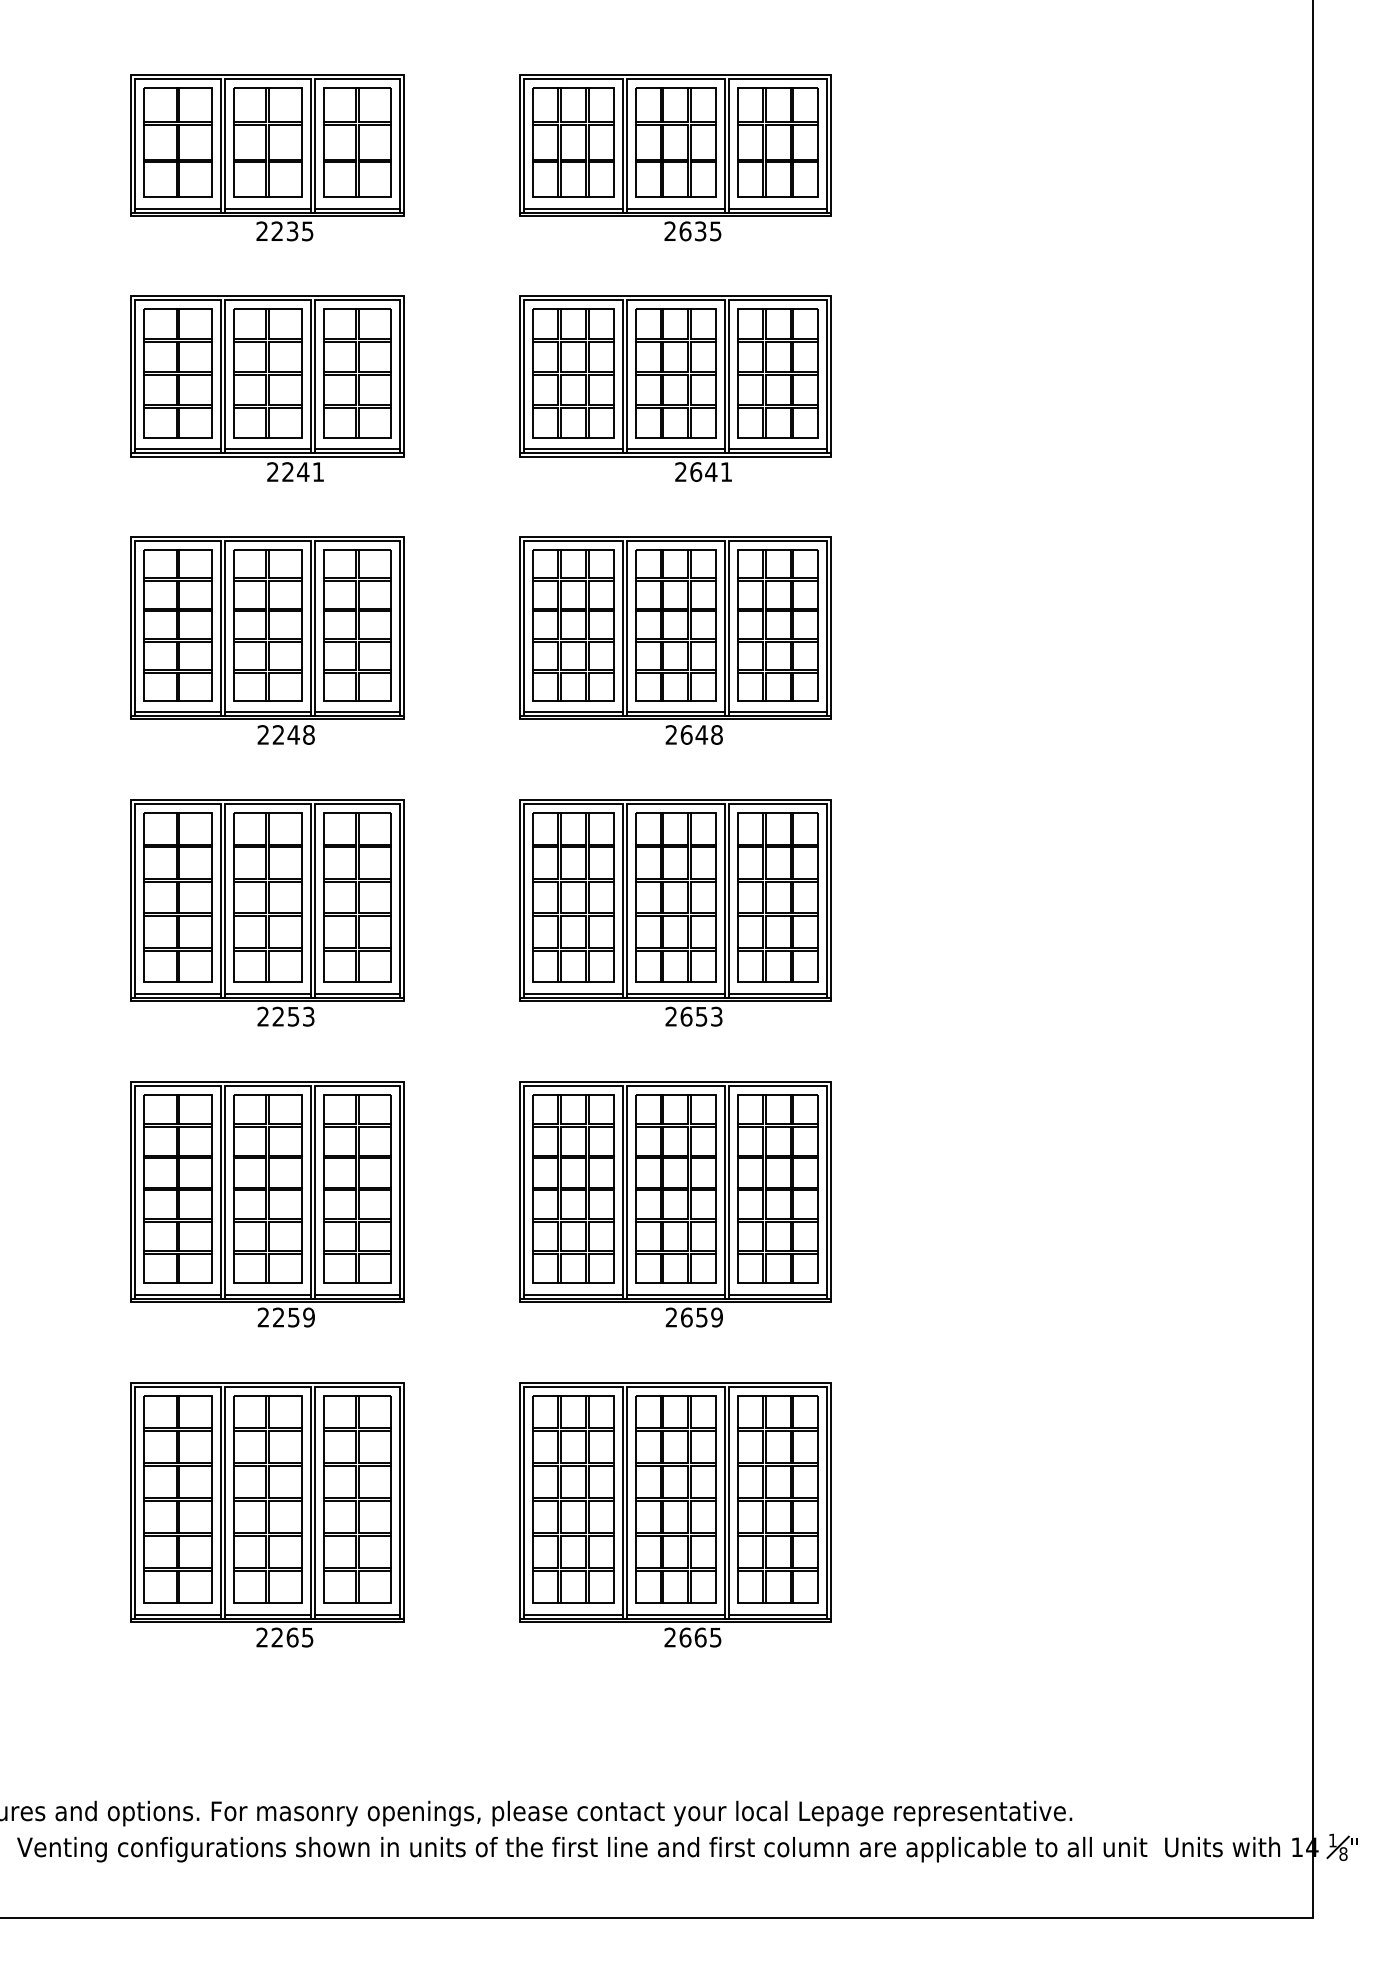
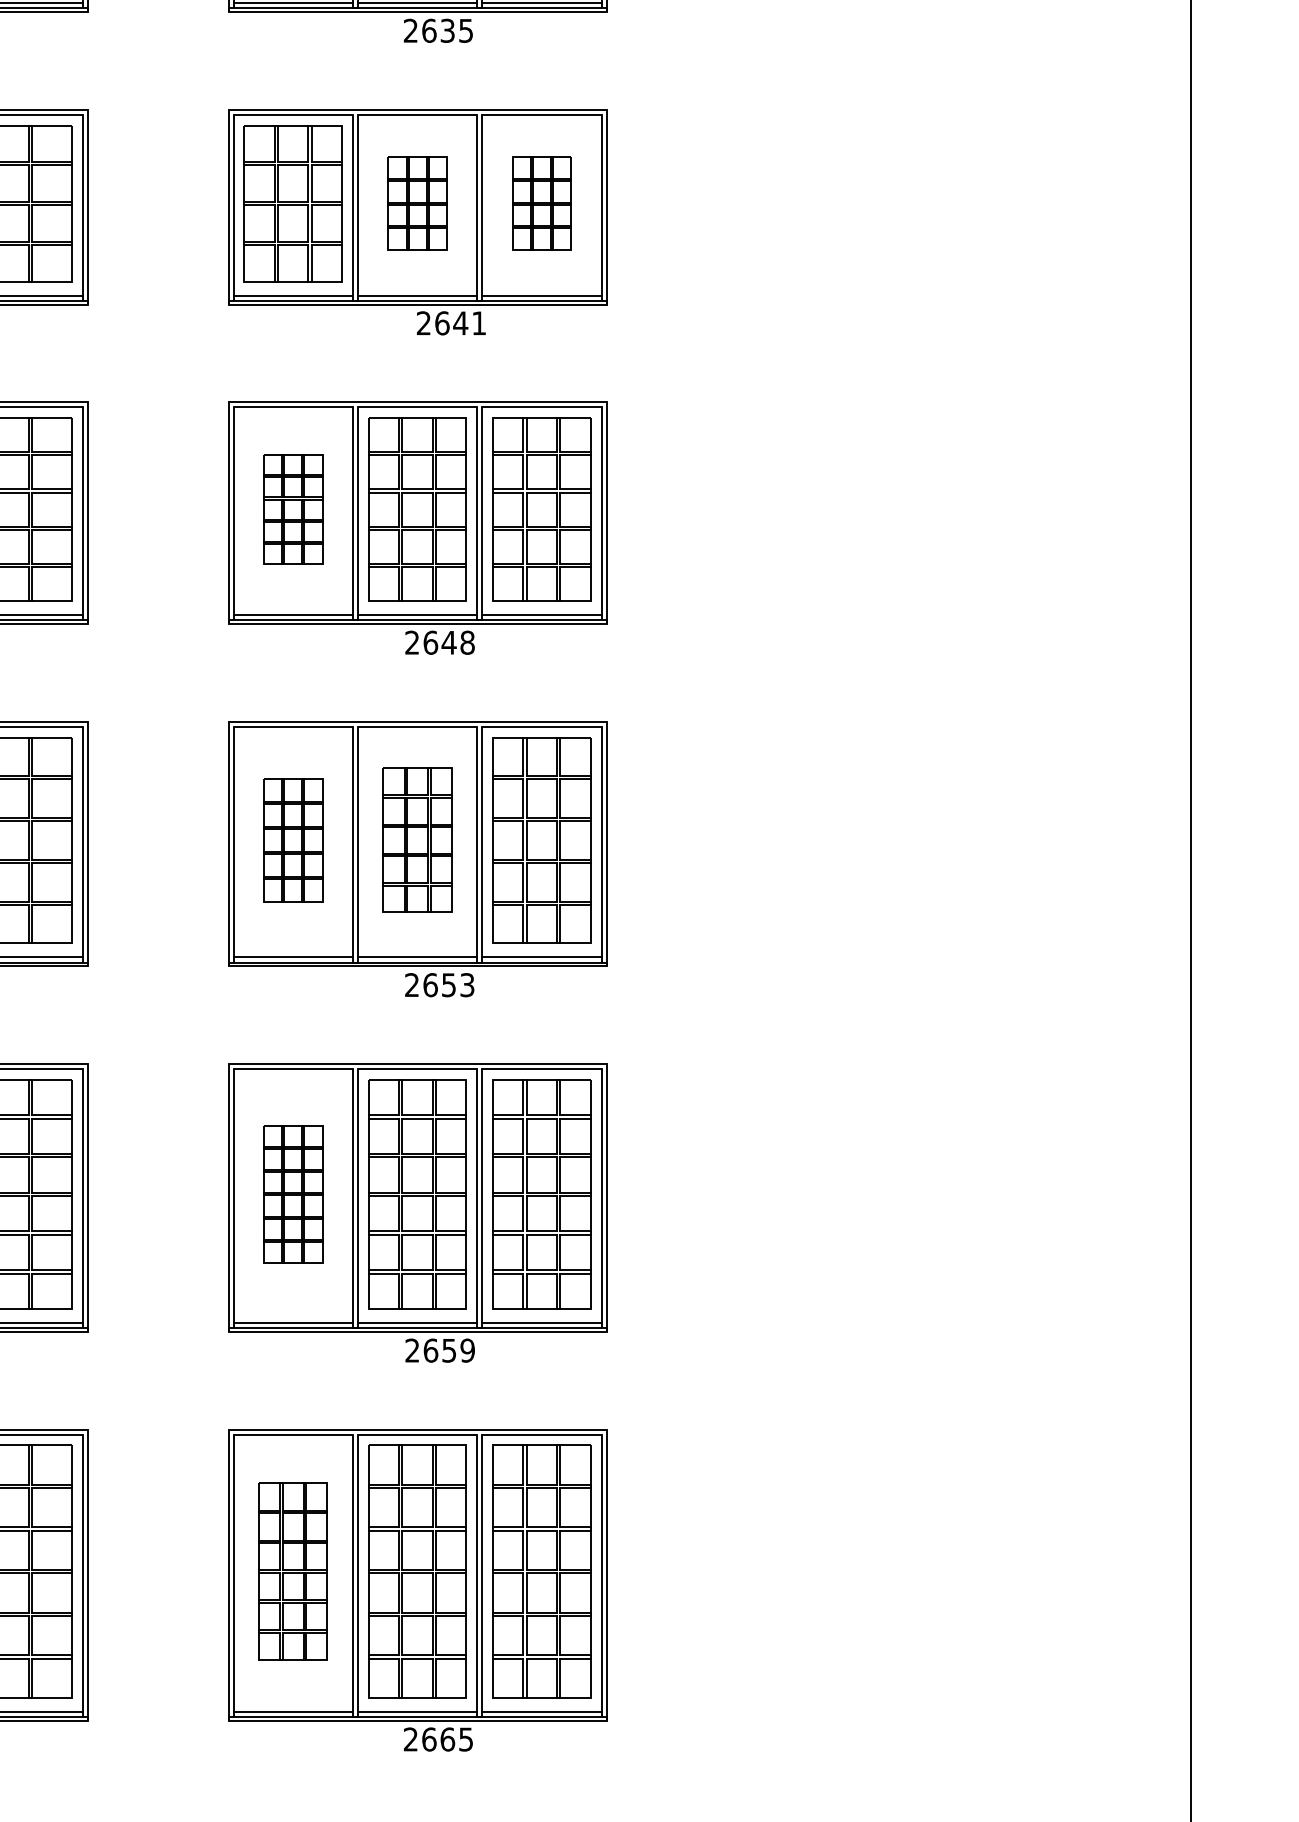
part: (675, 373) -> (417, 203), size x0.6
part: (777, 373) -> (541, 203), size x0.6
part: (573, 625) -> (293, 509), size x0.6
part: (573, 897) -> (293, 840), size x0.6
part: (675, 897) -> (417, 840), size x0.7
part: (573, 1188) -> (293, 1193), size x0.6
part: (573, 1499) -> (293, 1571), size x0.7

